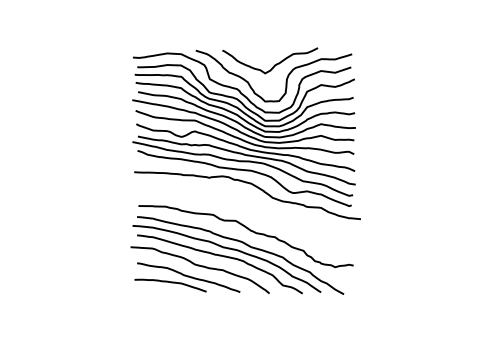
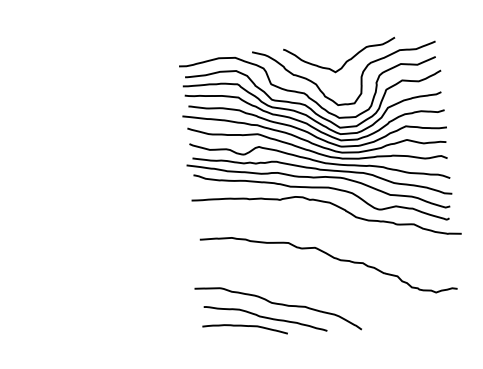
part: (238, 255) -> (321, 288), removed

